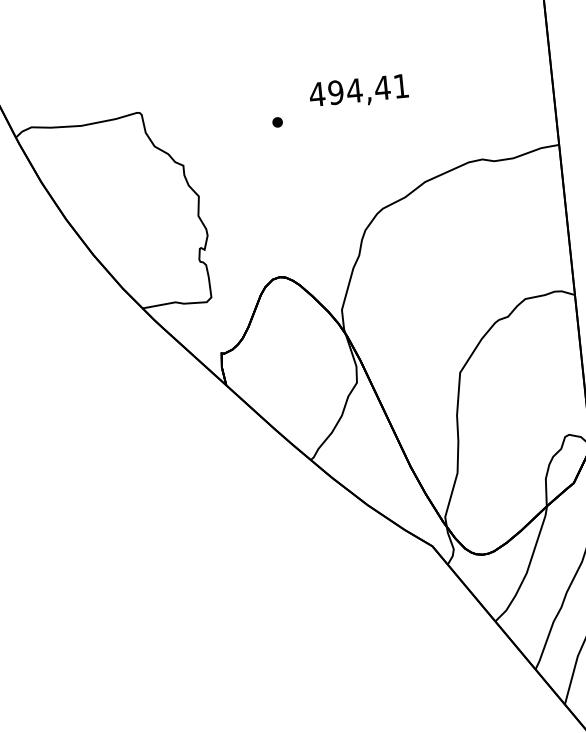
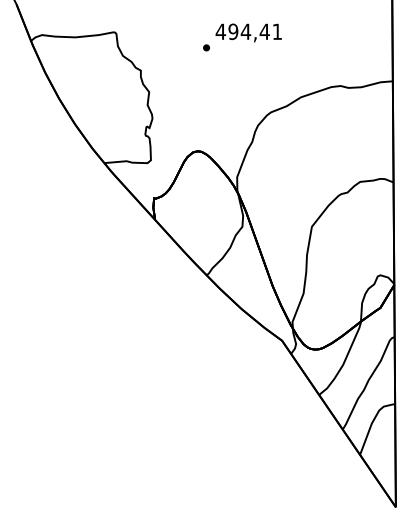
text: (358, 91) -> (248, 32), moved

